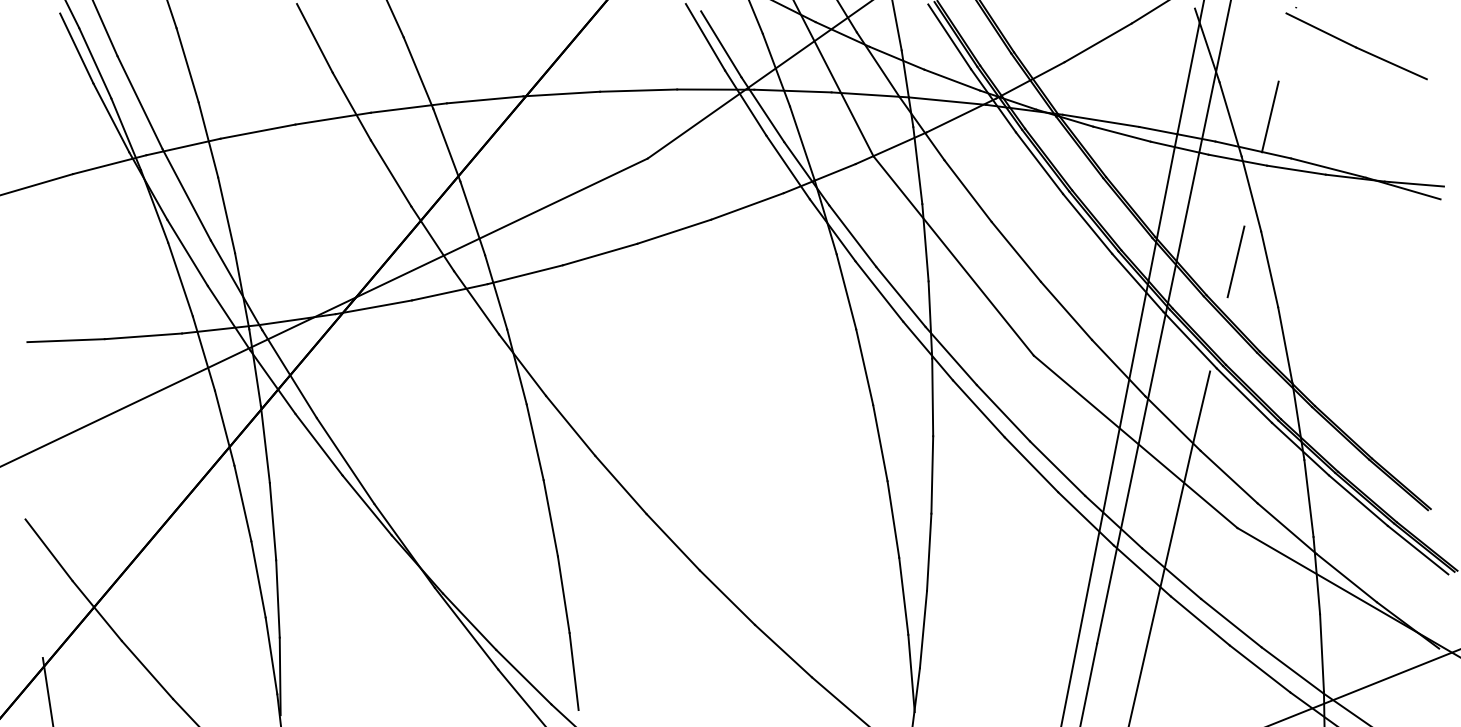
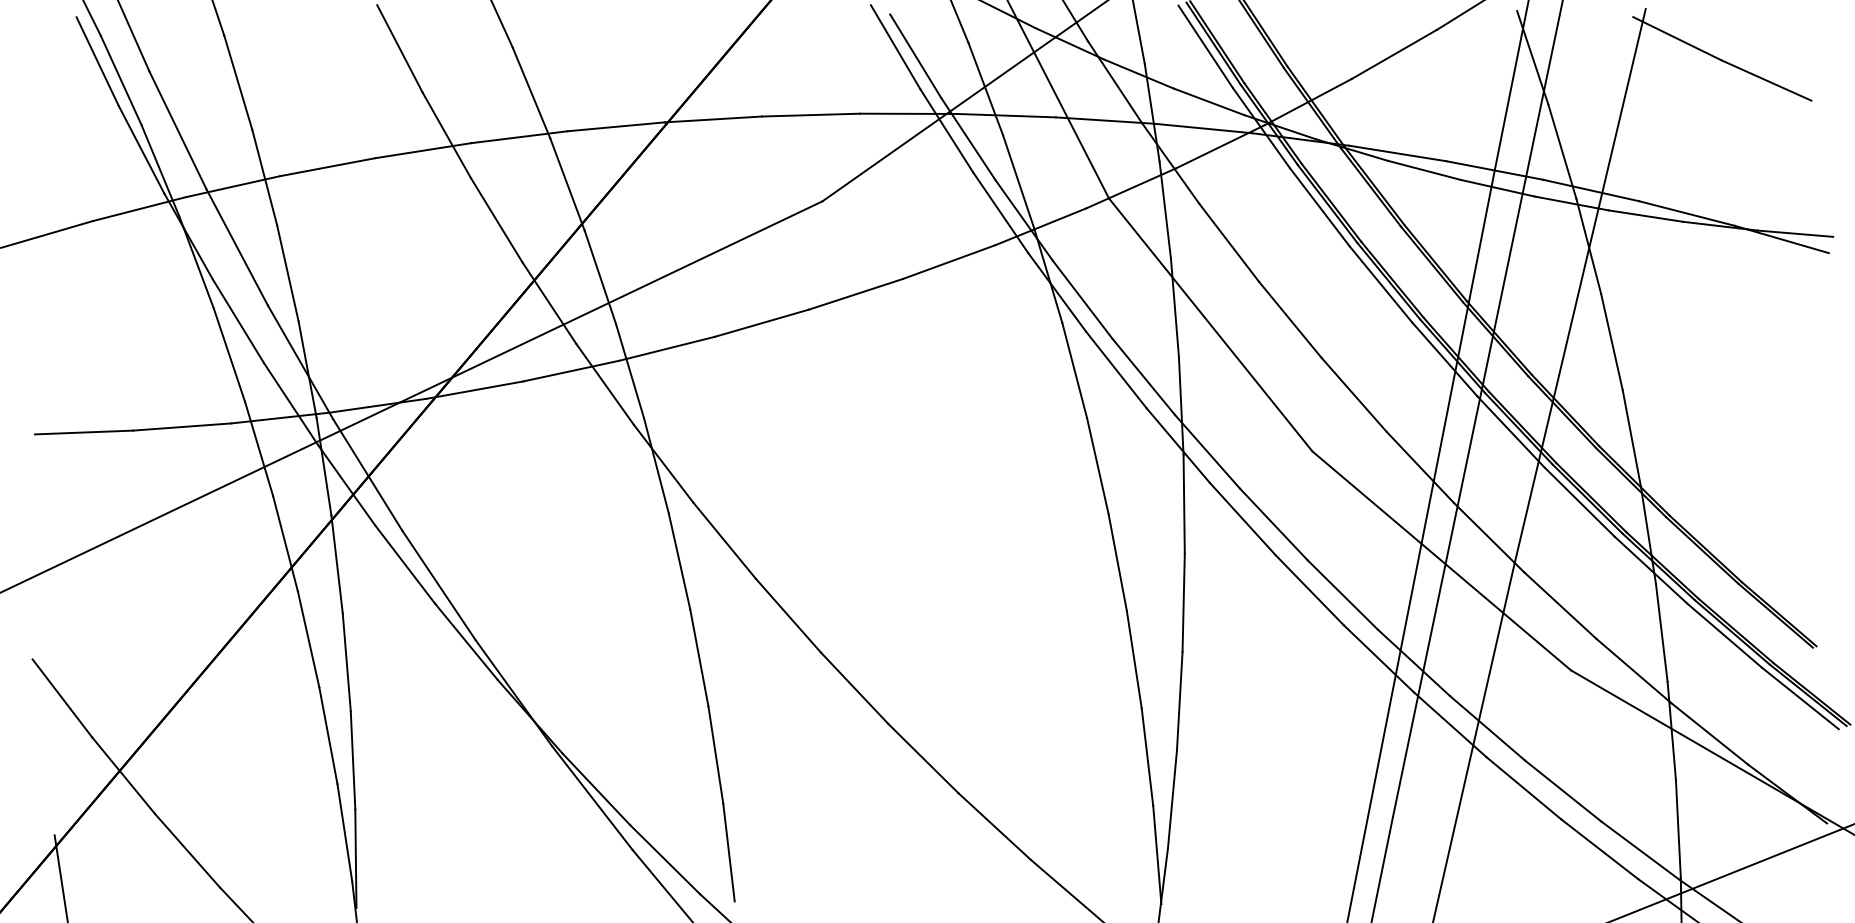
line: (1244, 224) -> (1579, 285), dashed -> solid

